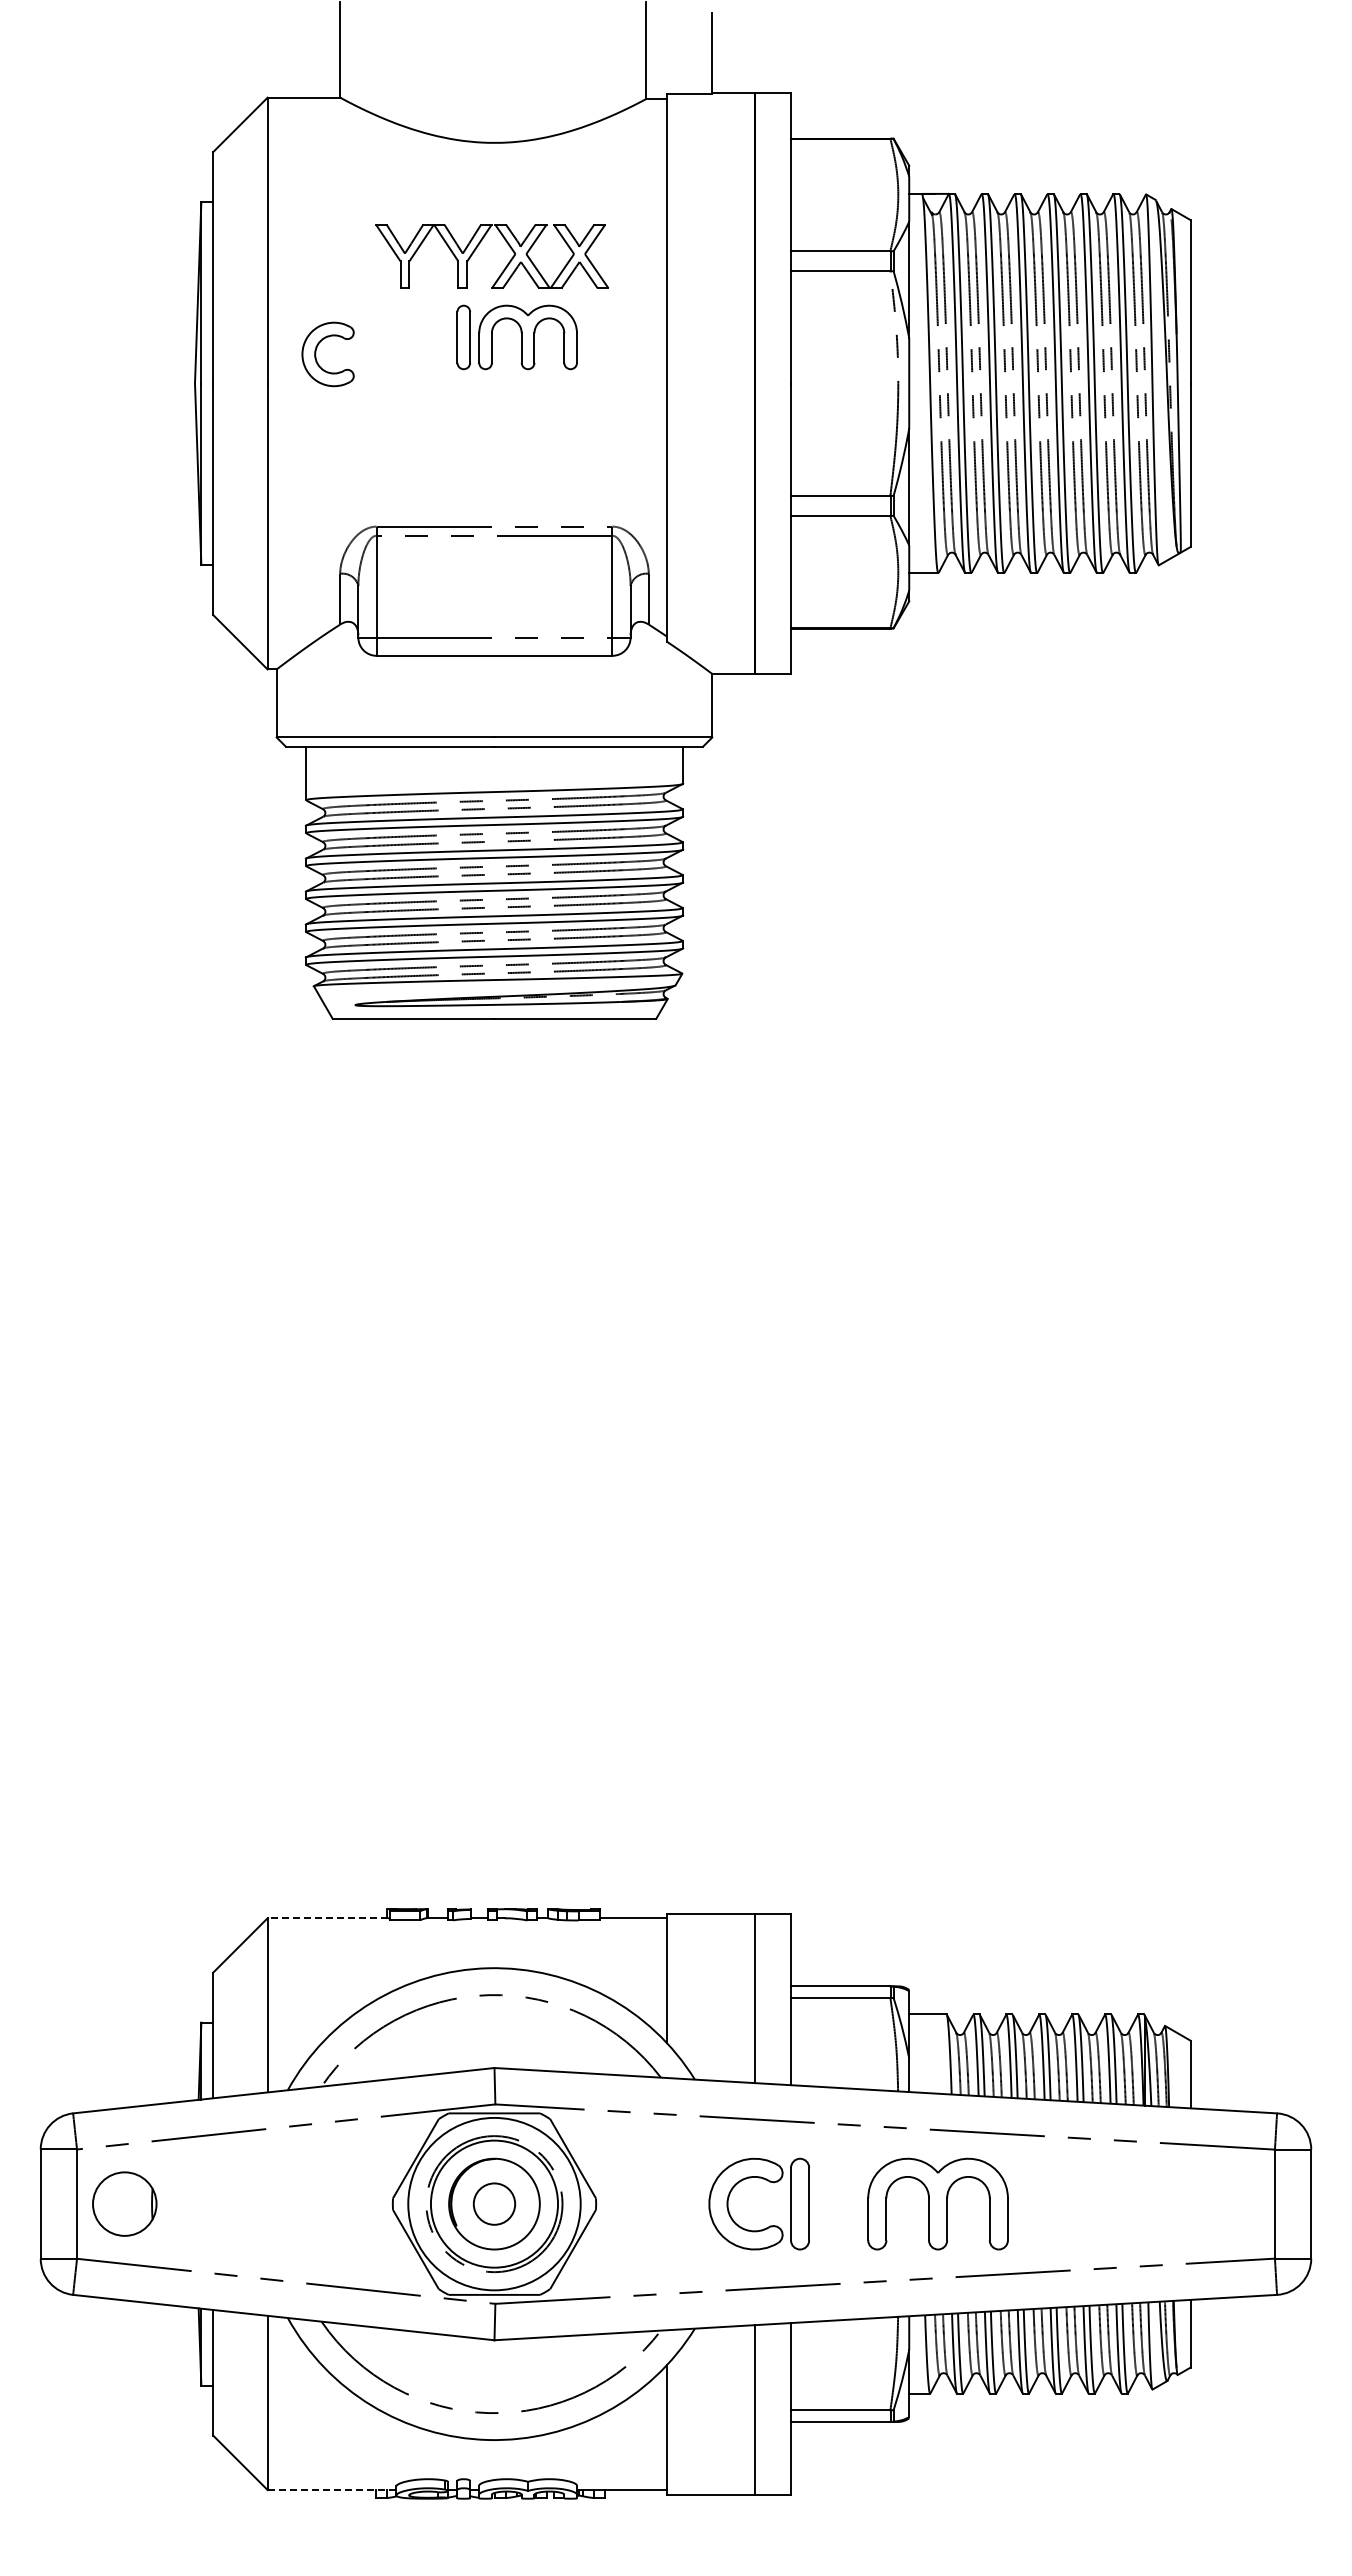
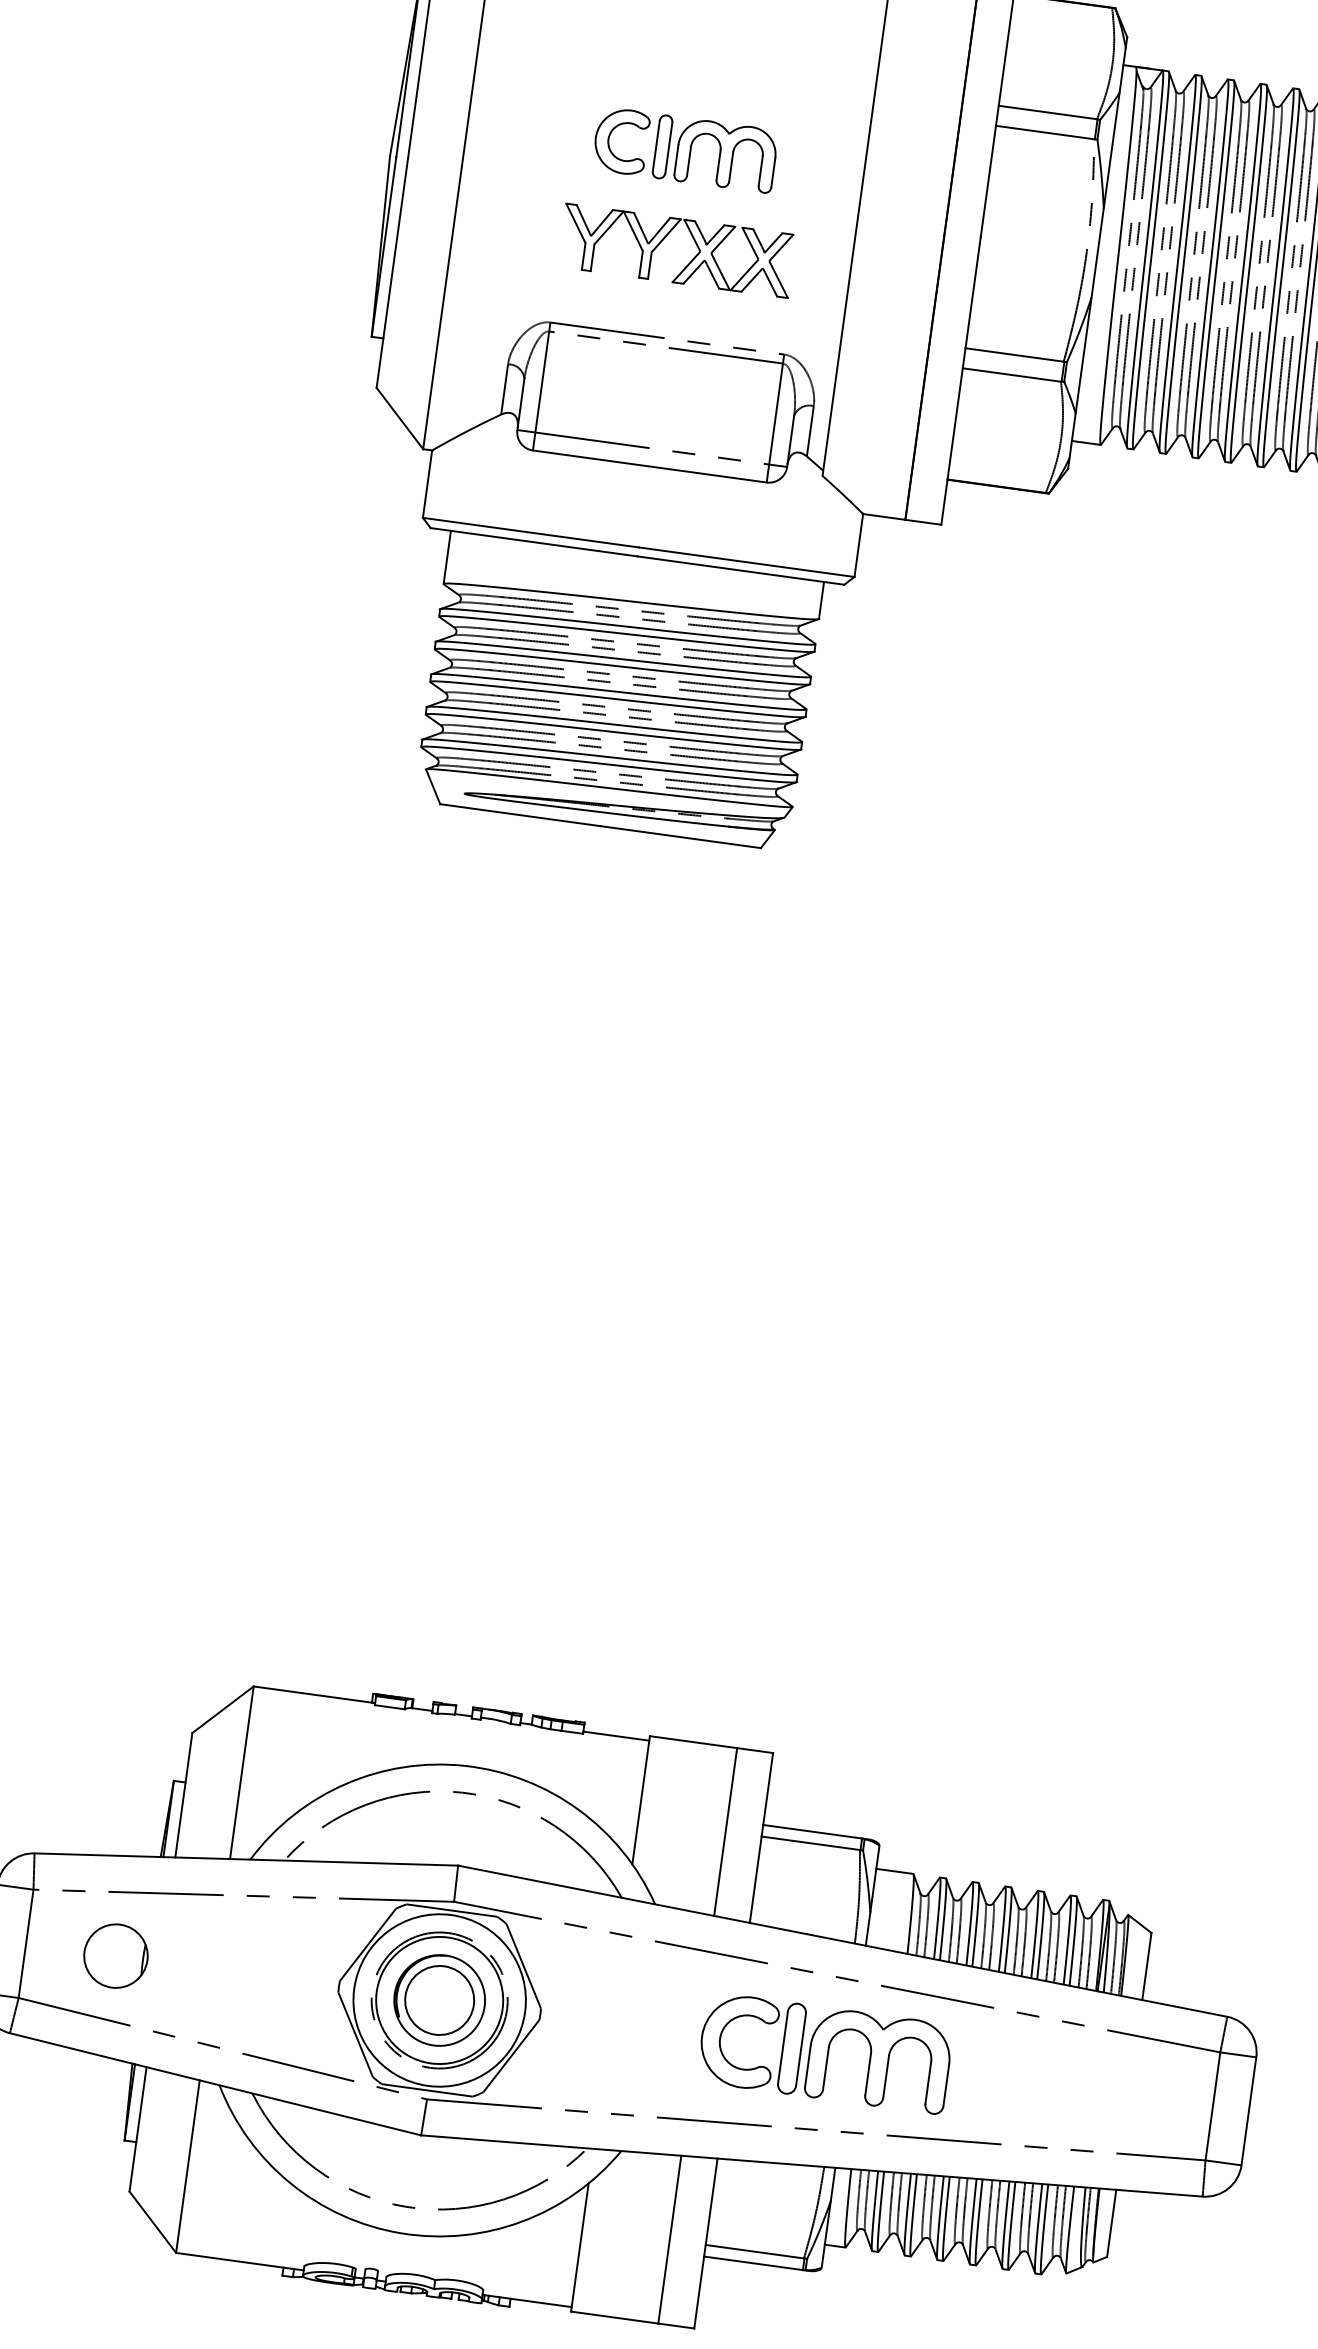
part: (478, 246) -> (664, 239), moved
part: (316, 354) -> (609, 139), moved
line: (327, 1918) -> (313, 1694), dashed -> solid
part: (769, 2182) -> (764, 2023), moved
part: (124, 2203) -> (115, 1955), moved
circle: (494, 2203) -> (439, 1999), size x1.67
line: (332, 2490) -> (240, 2262), dashed -> solid

